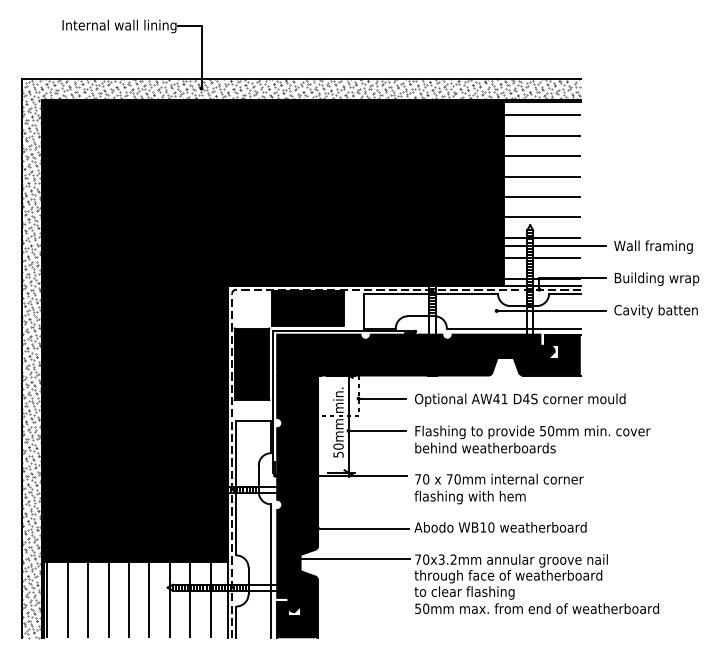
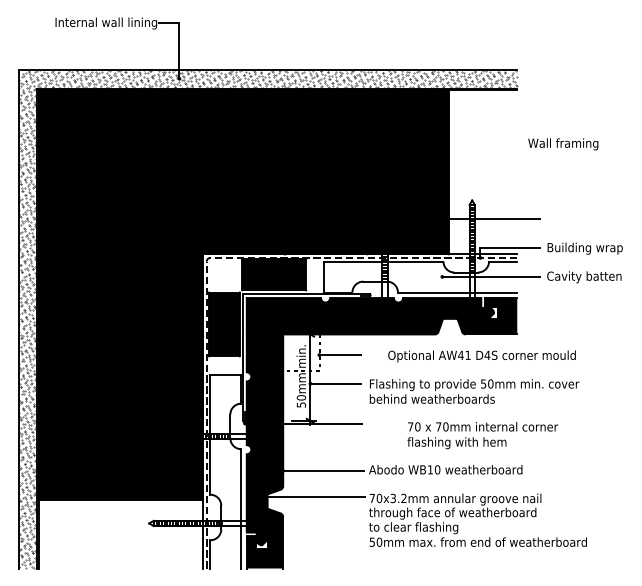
hatch: (542, 196) -> (483, 174), removed
text: (653, 246) -> (563, 143), moved
text: (520, 399) -> (482, 355), moved
text: (498, 488) -> (482, 435), moved
hatch: (128, 599) -> (114, 533), removed

